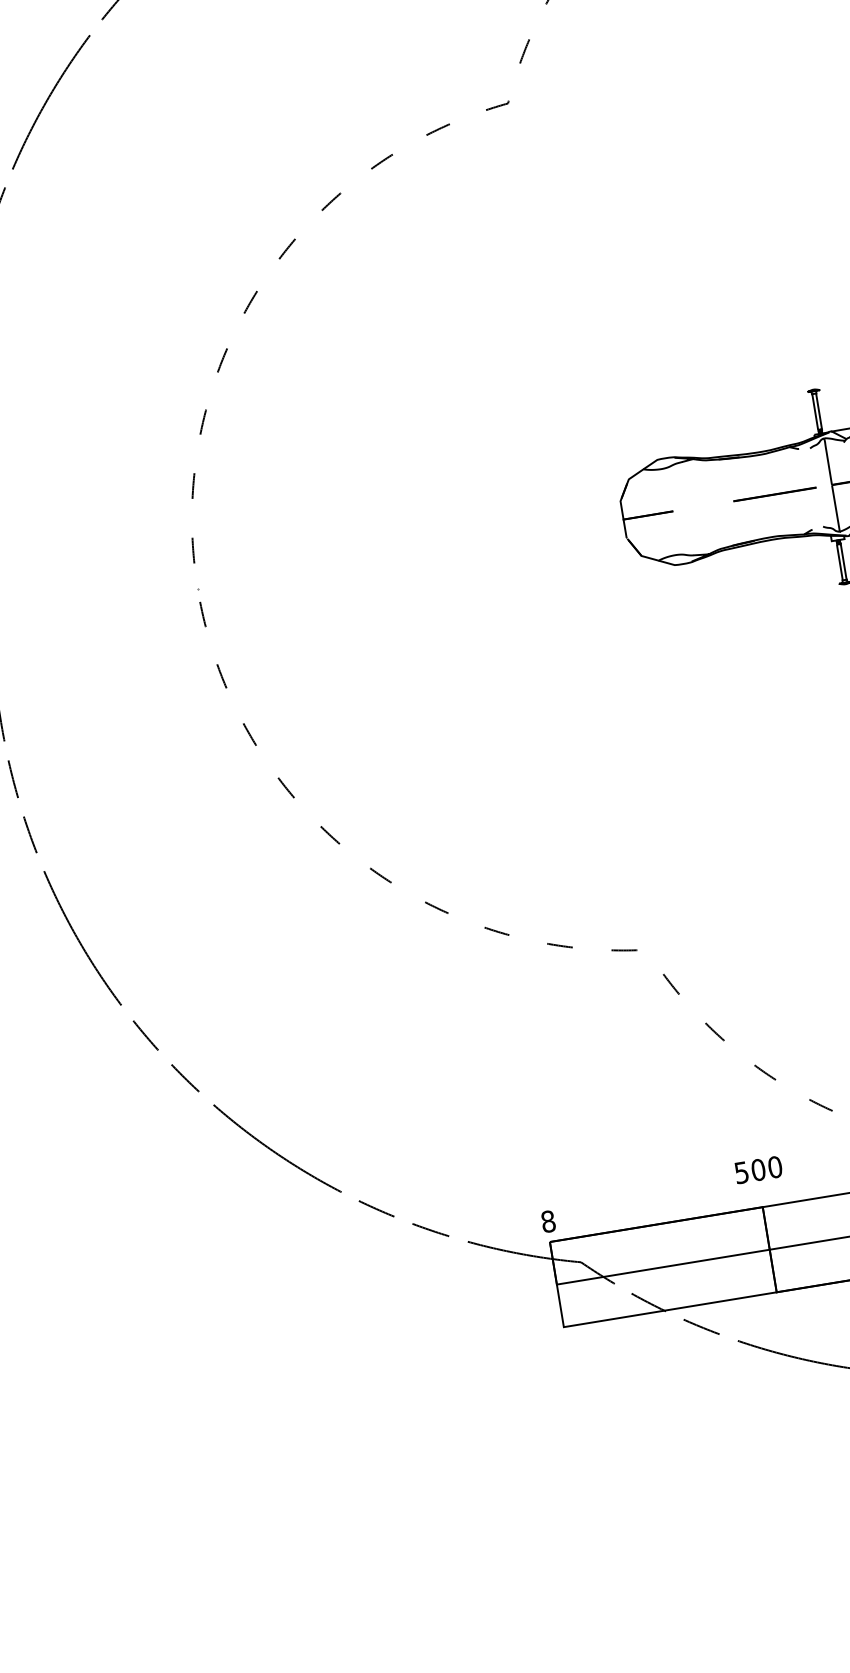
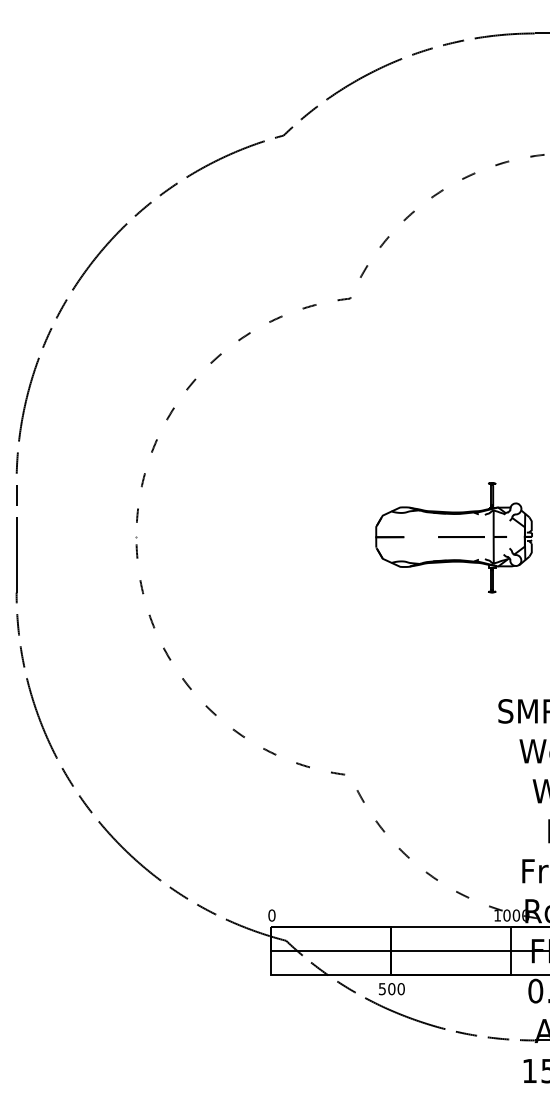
text: (758, 1170) -> (391, 989), moved
text: (547, 1221) -> (271, 915), 8 -> 0

